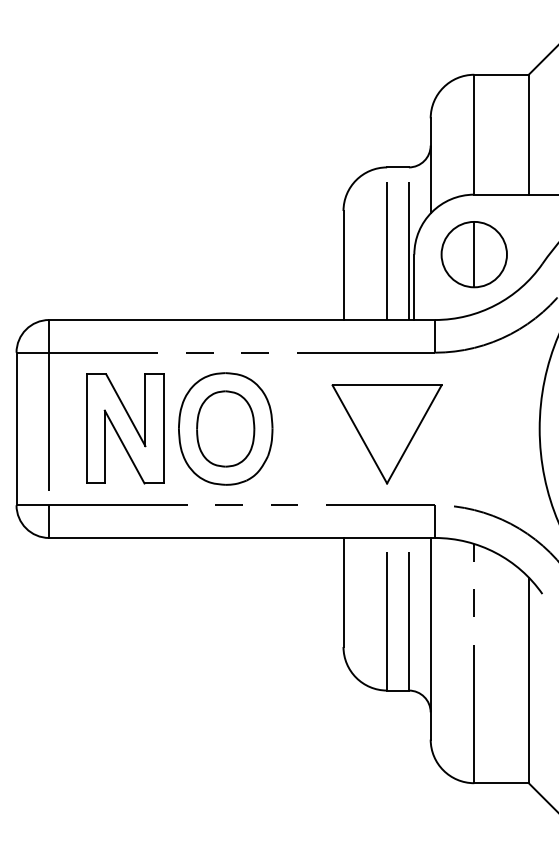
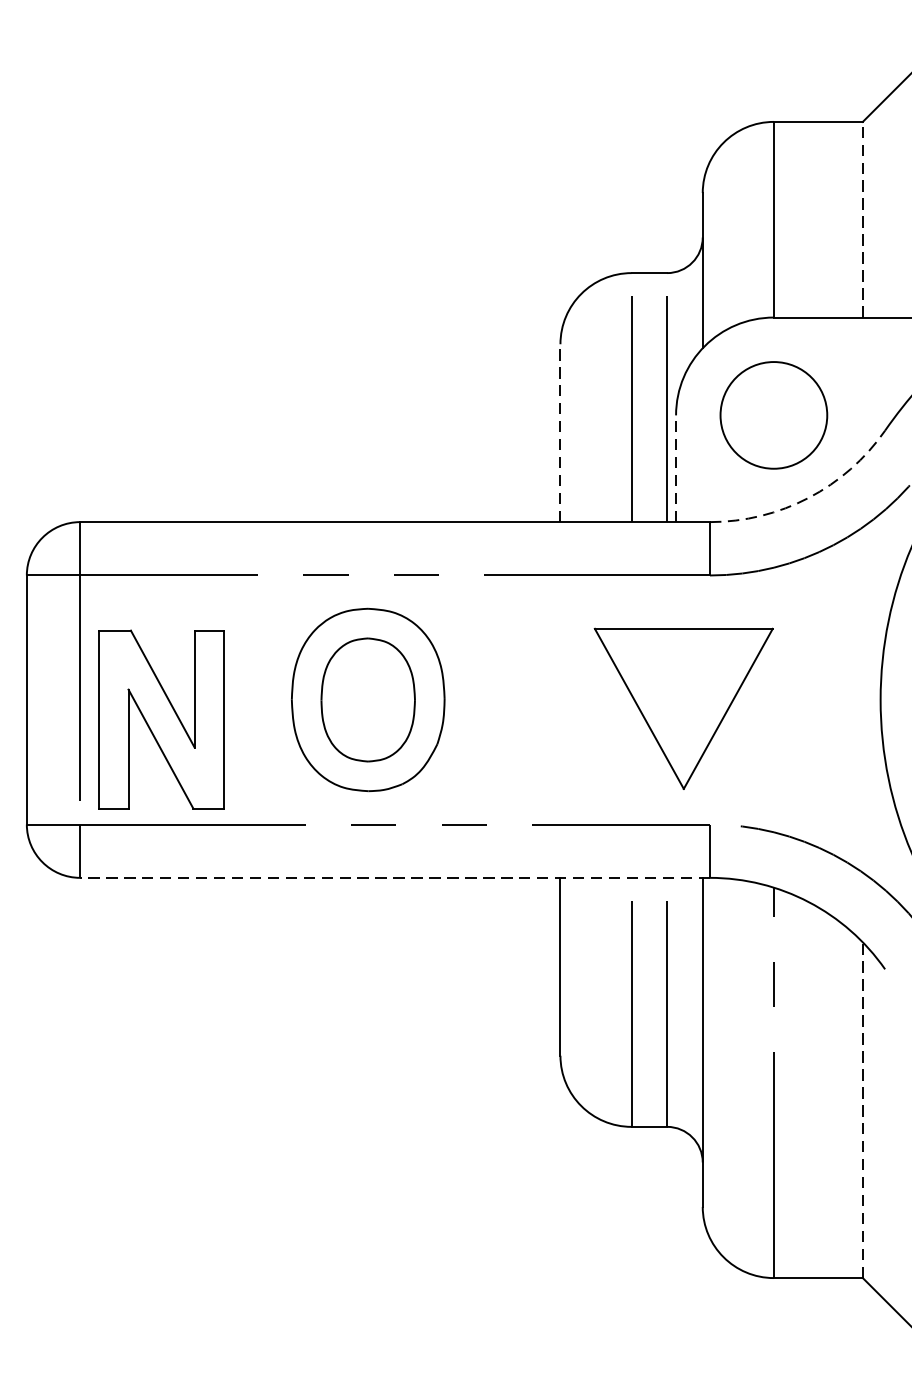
line: (528, 134) -> (862, 219), solid -> dashed
line: (474, 254) -> (774, 415), removed
line: (343, 265) -> (560, 433), solid -> dashed
line: (414, 287) -> (676, 469), solid -> dashed
arc: (495, 305) -> (808, 498), solid -> dashed
part: (125, 428) -> (162, 718), moved
part: (386, 434) -> (682, 708), moved
line: (242, 537) -> (395, 877), solid -> dashed
line: (528, 680) -> (862, 1110), solid -> dashed

